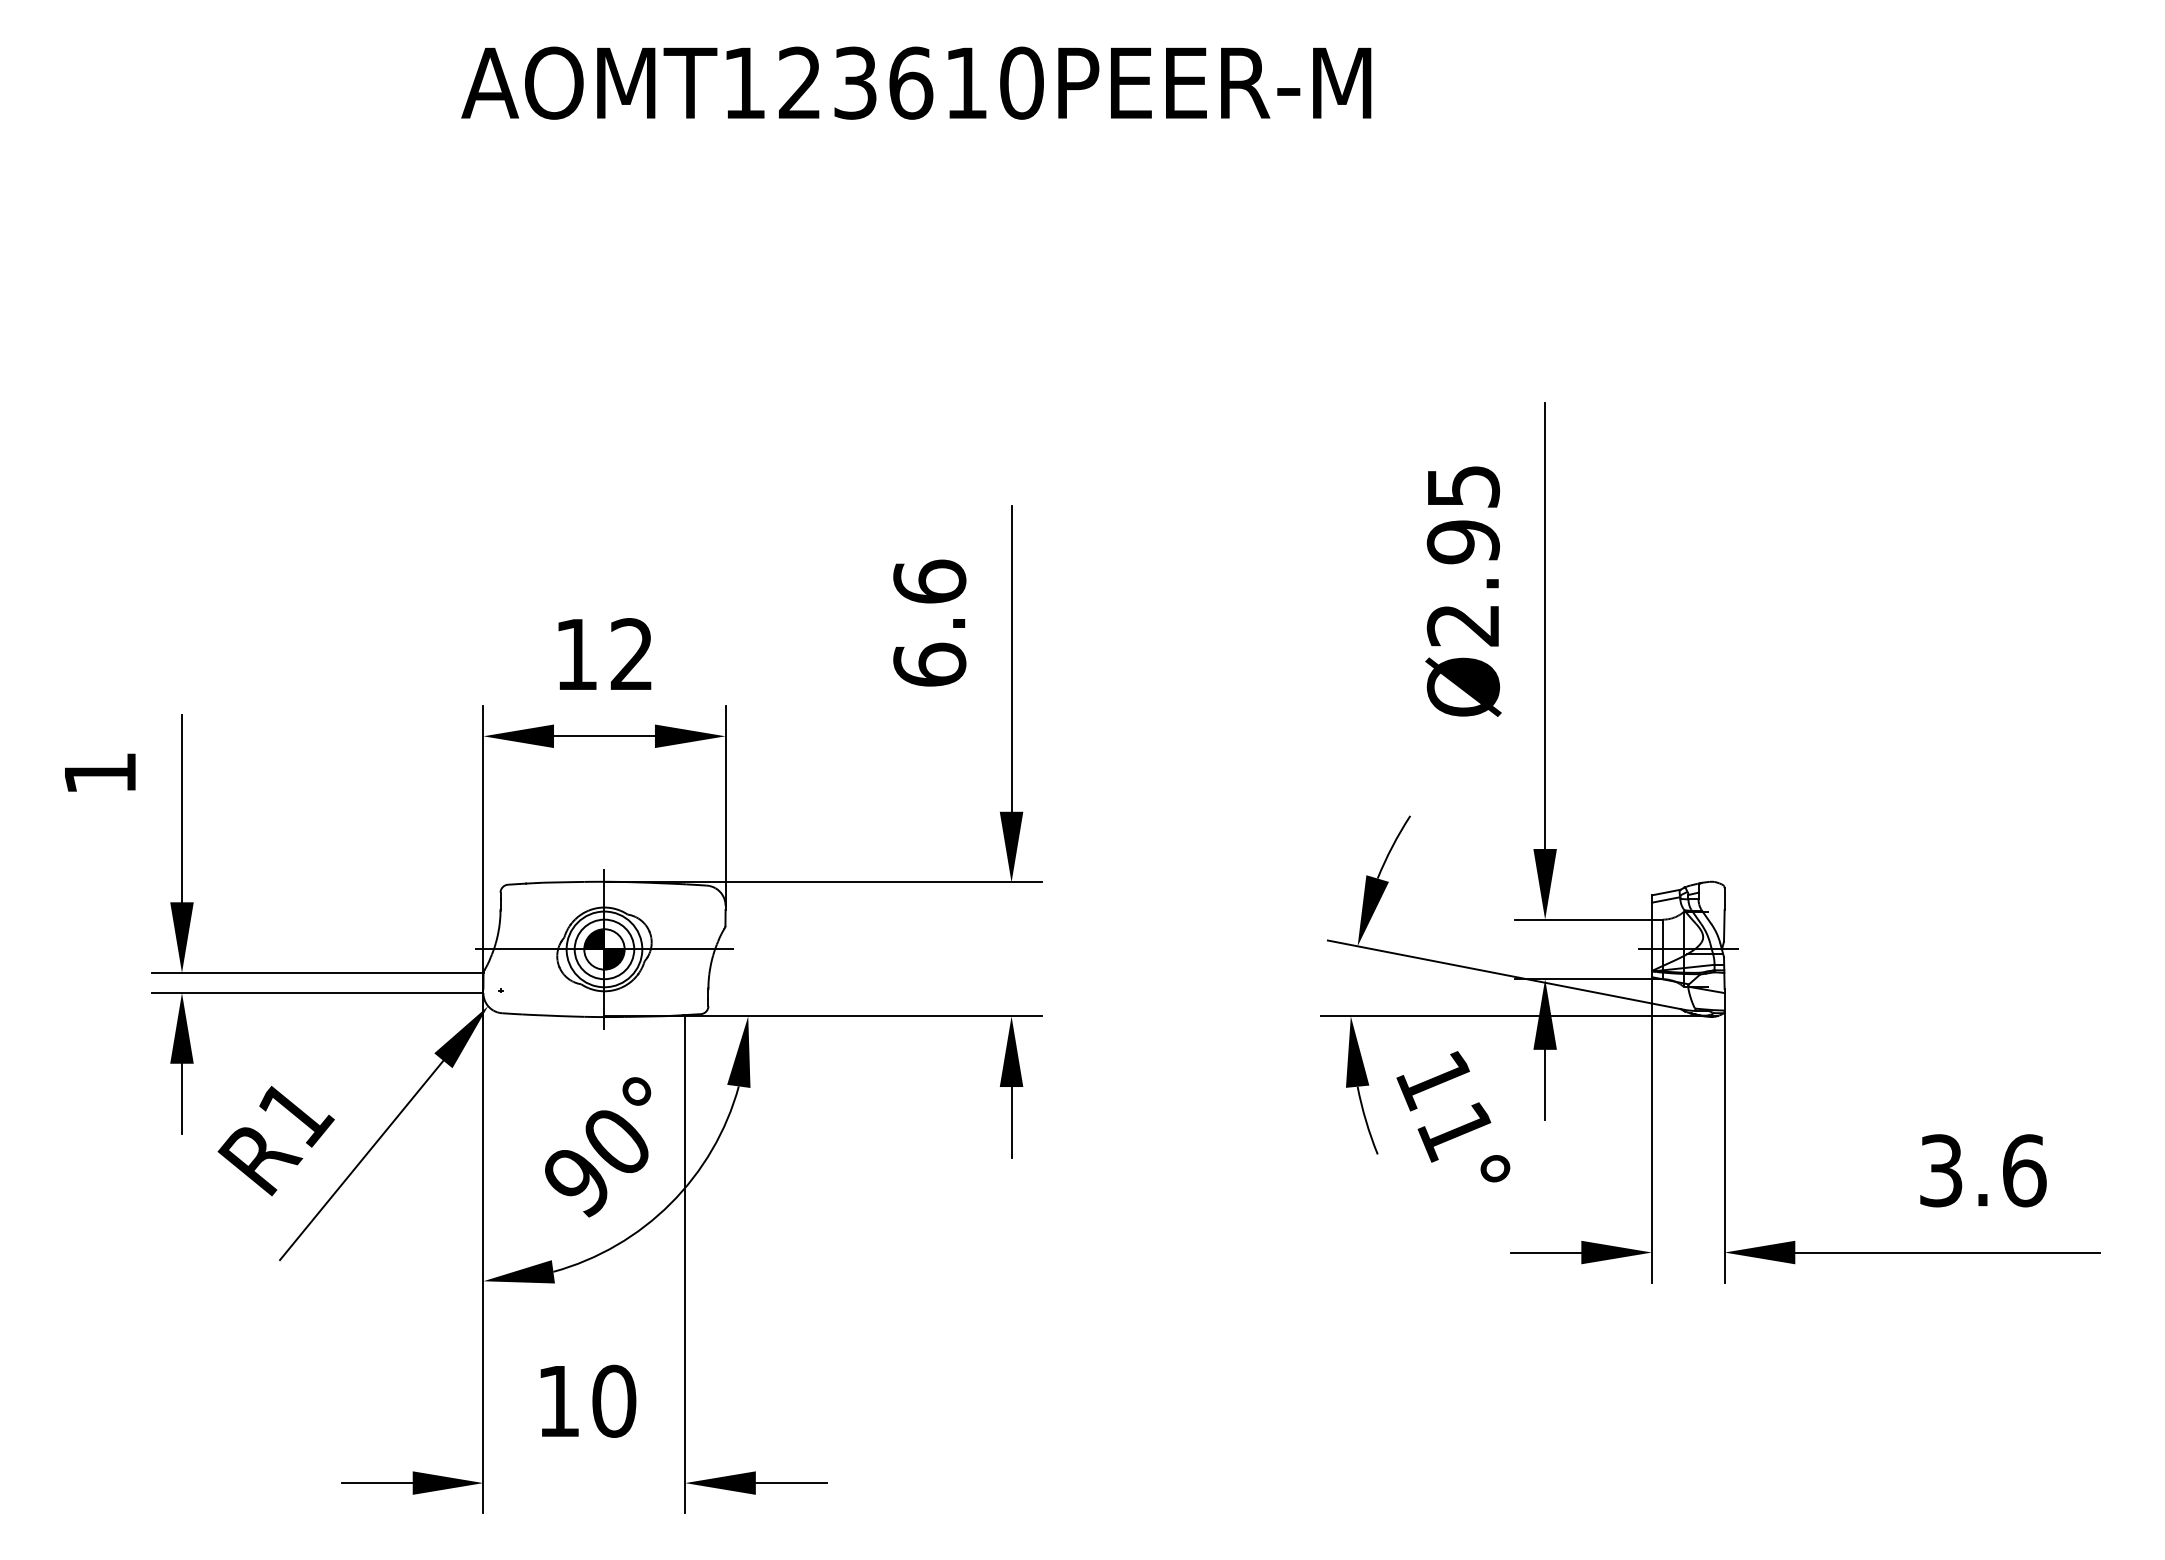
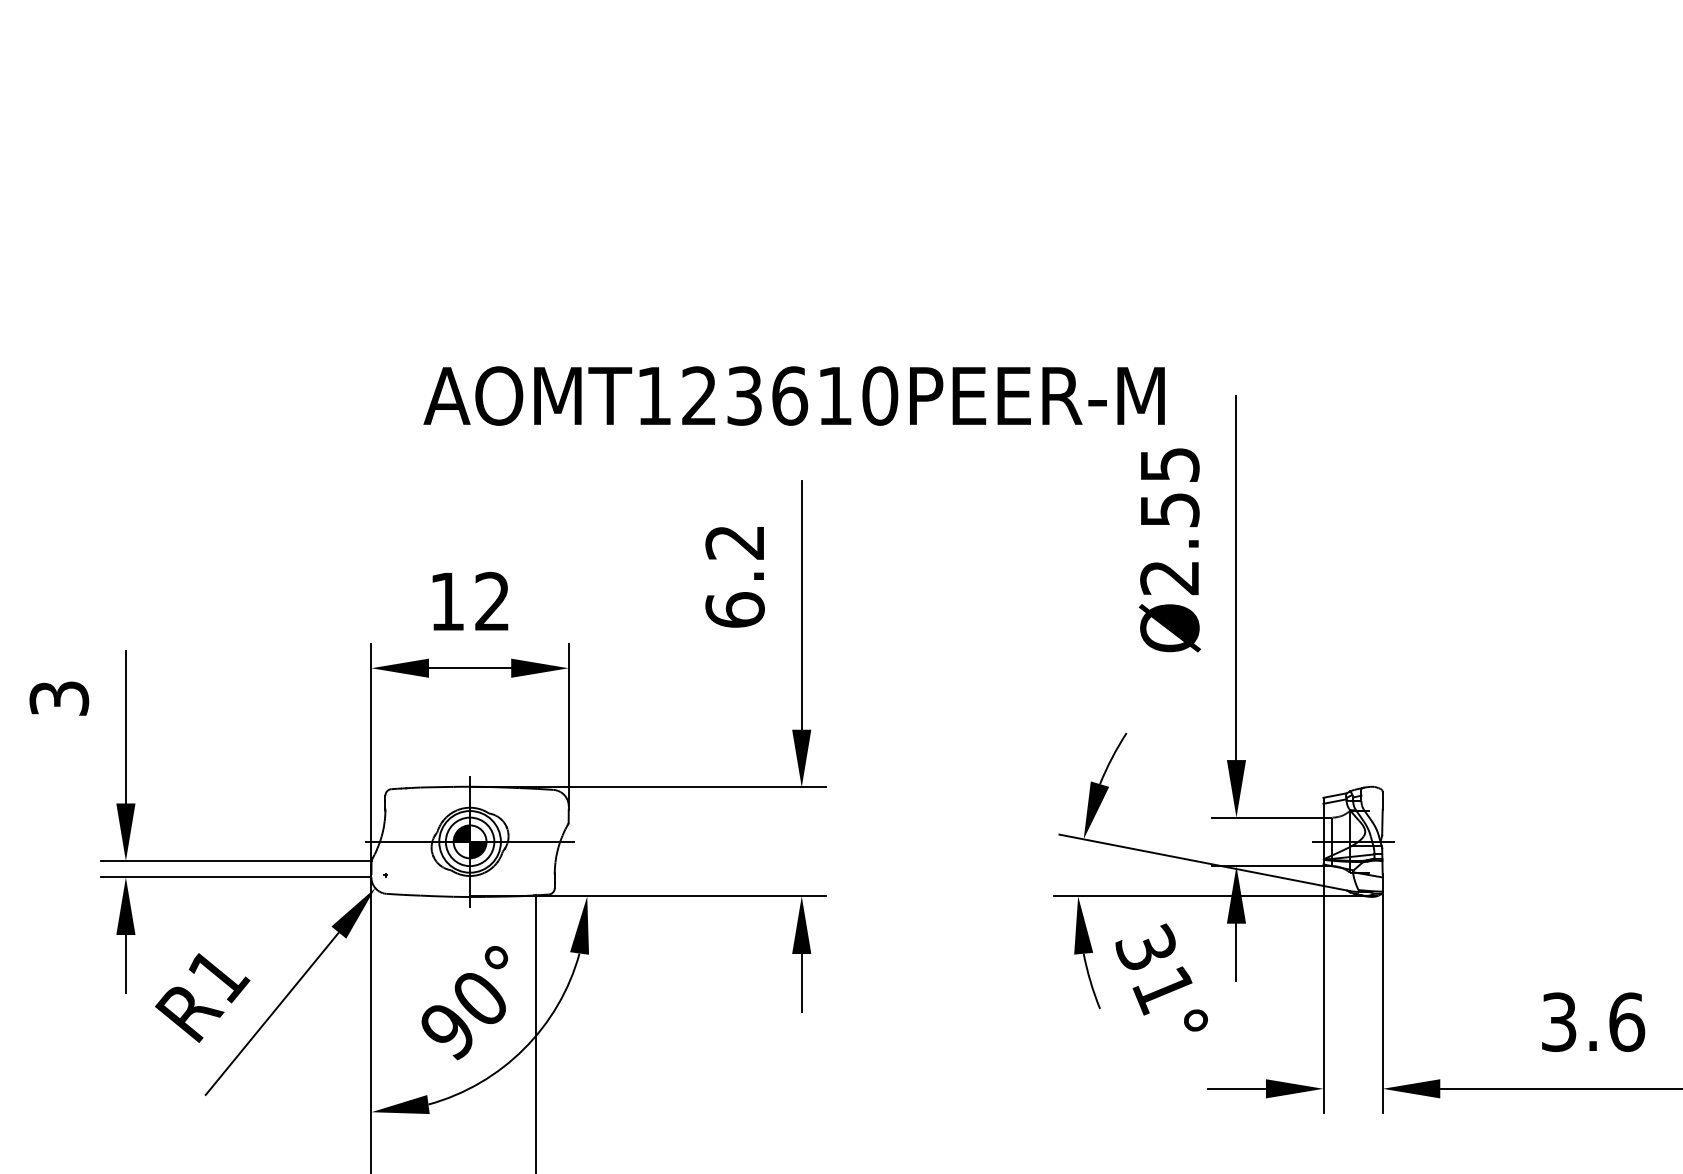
text: (916, 82) -> (794, 395), moved
text: (1462, 542) -> (1169, 510), Ø2.95 -> Ø2.55
text: (929, 581) -> (734, 542), 6.6 -> 6.2
text: (99, 773) -> (58, 698), 1 -> 3
text: (1433, 1080) -> (1145, 948), 11° -> 31°

